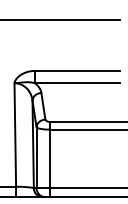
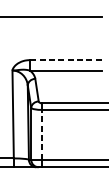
line: (76, 70) -> (65, 59), solid -> dashed
line: (49, 158) -> (42, 134), solid -> dashed

